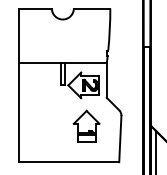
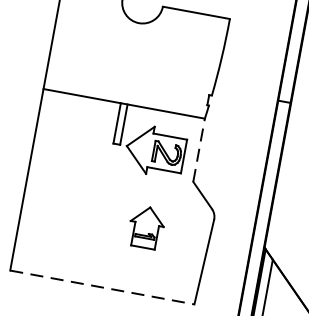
line: (106, 80) -> (198, 149), solid -> dashed
part: (86, 125) -> (146, 225), size x0.7
line: (69, 162) -> (102, 288), solid -> dashed

